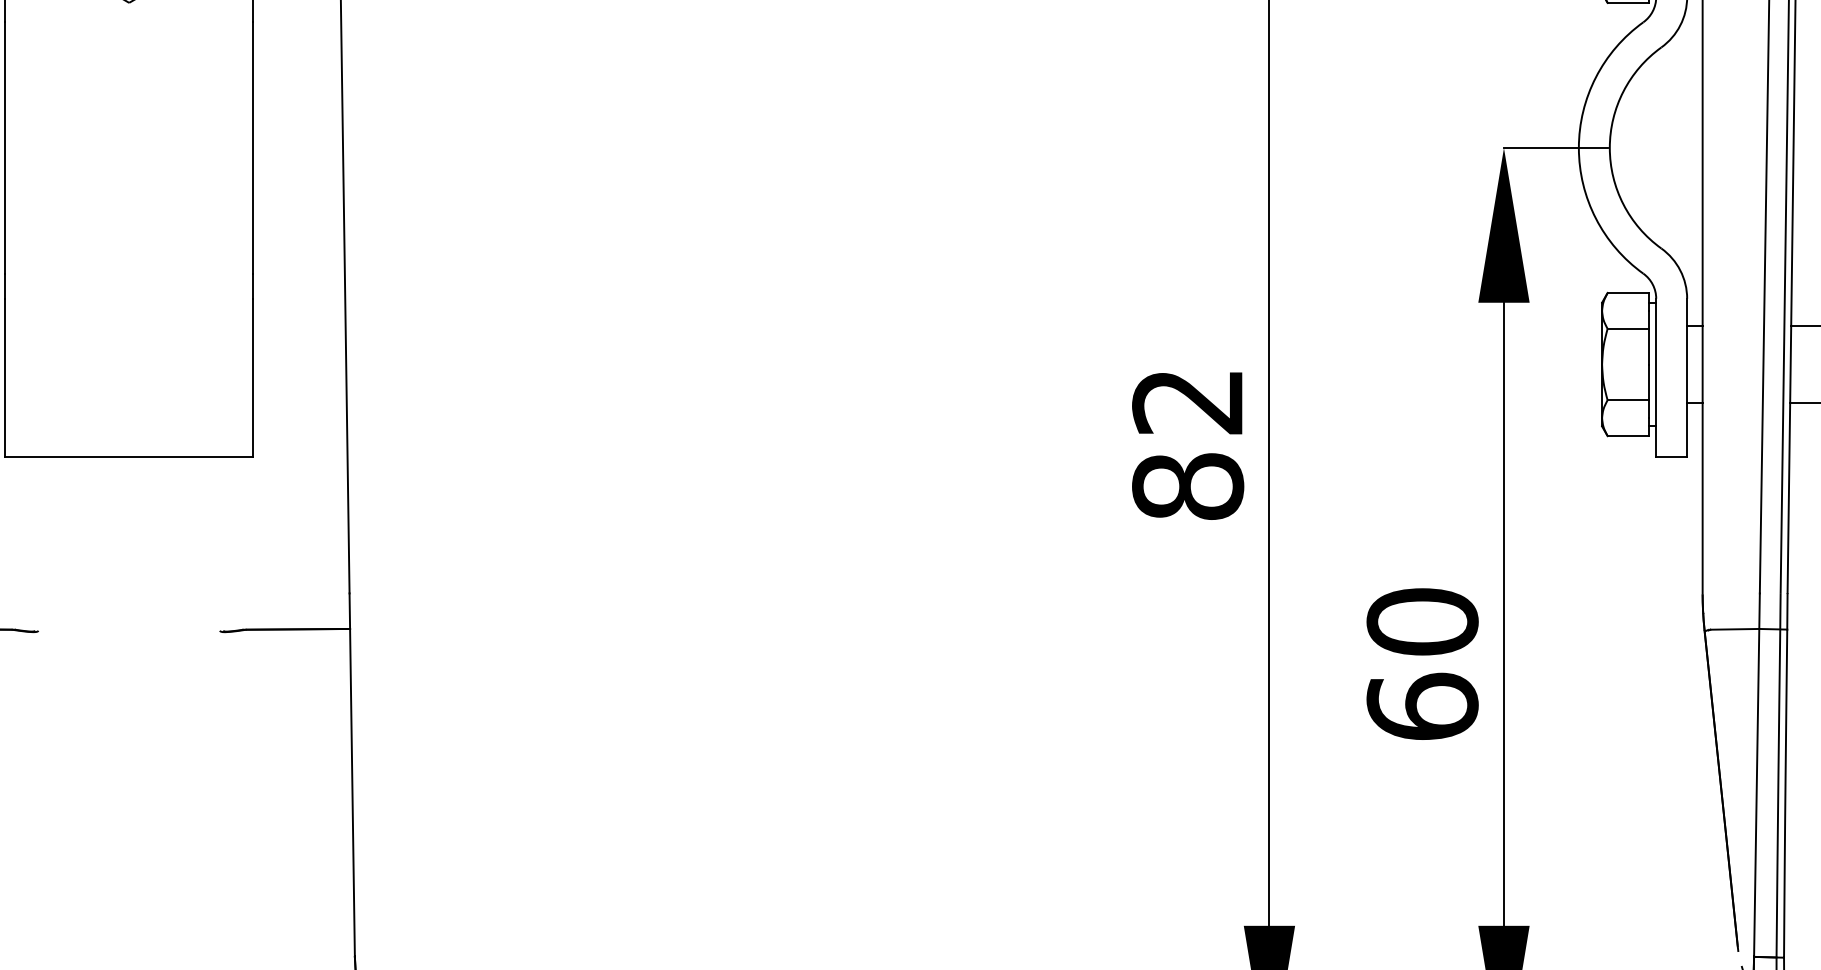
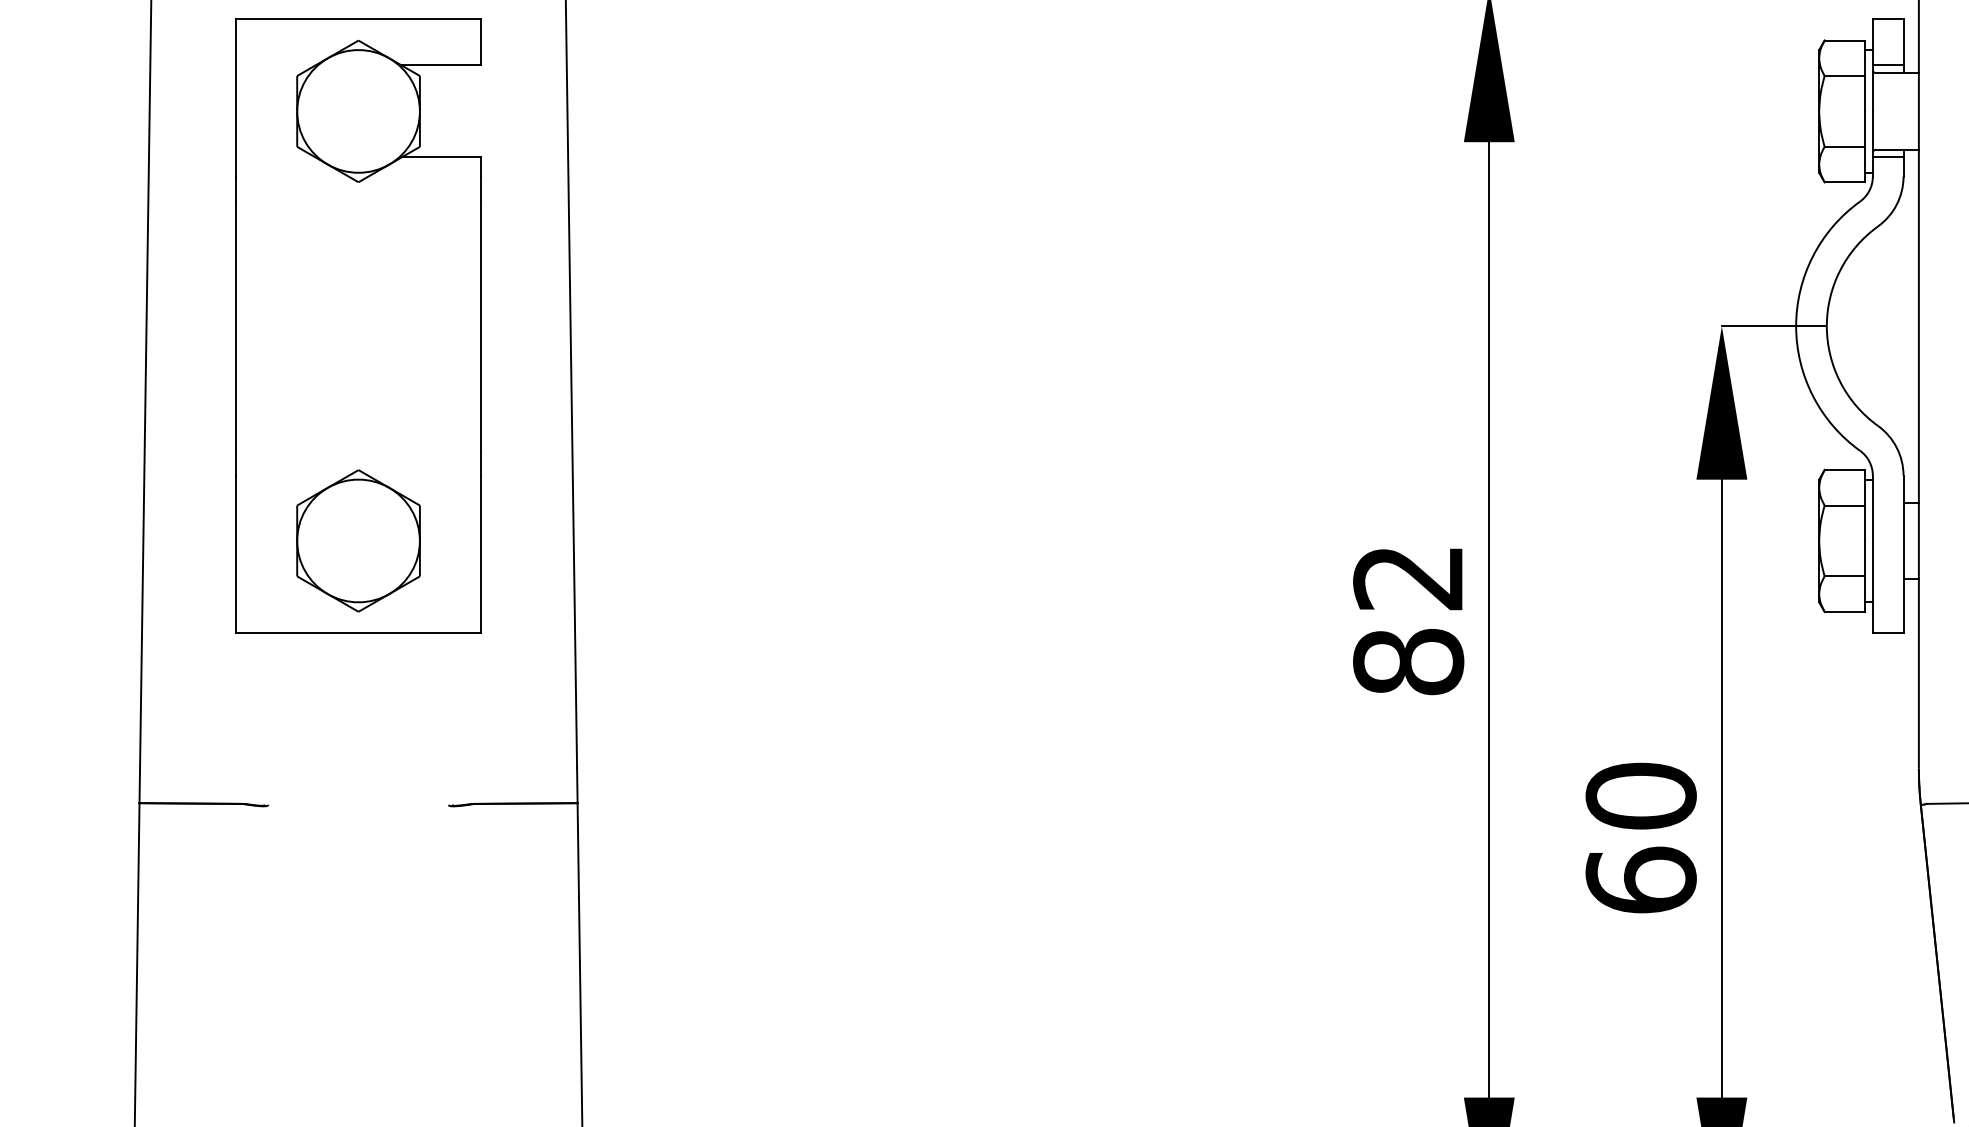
part: (129, 364) -> (358, 540), added

